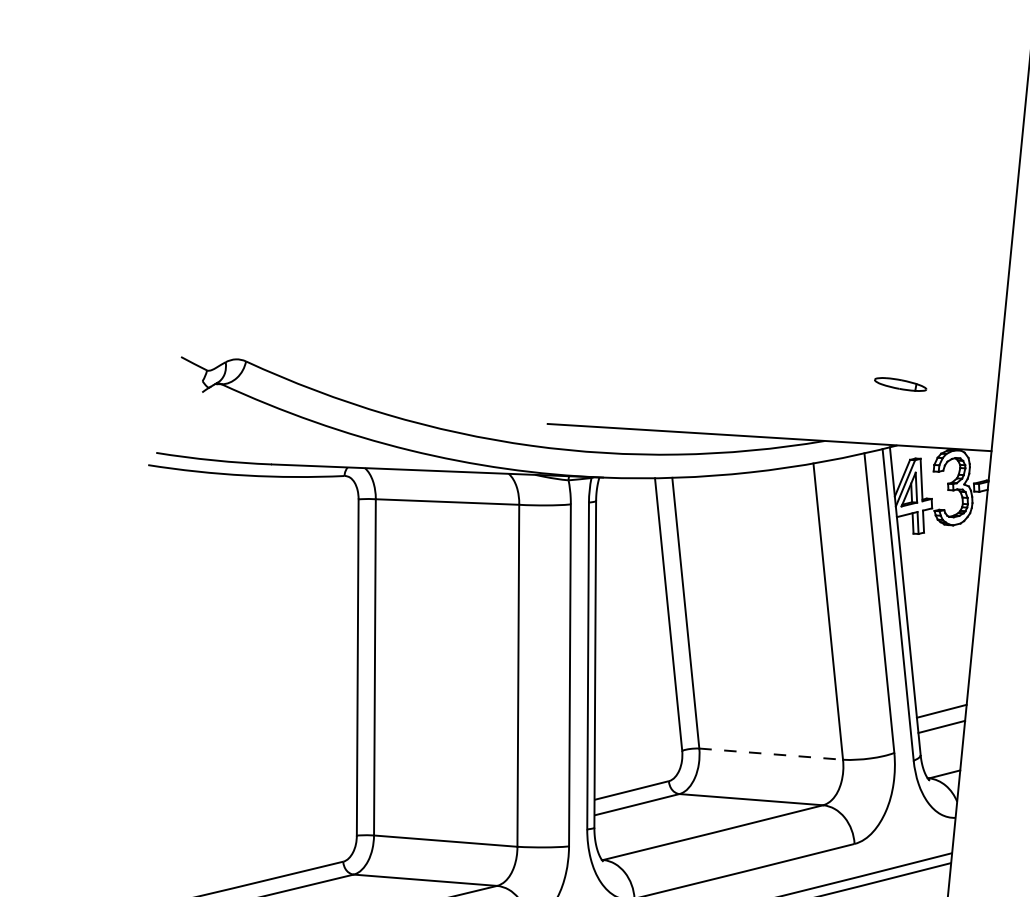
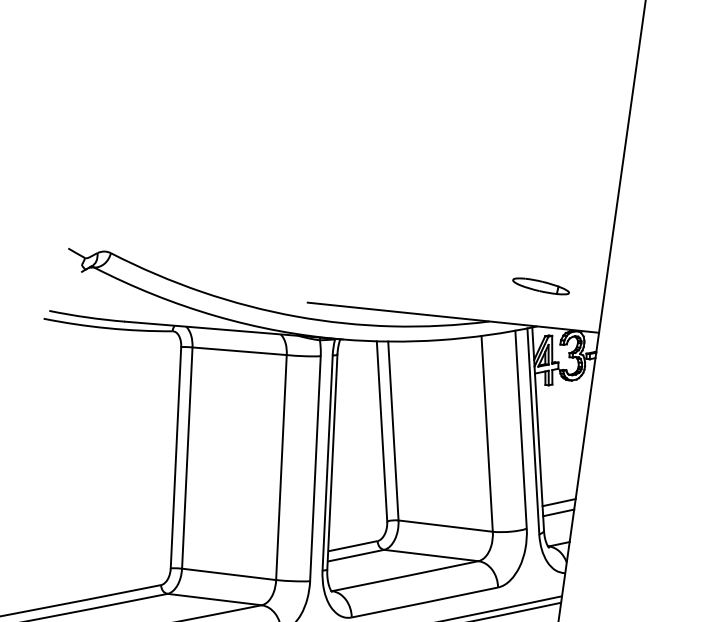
part: (899, 384) -> (540, 286), size x1.67
line: (772, 754) -> (446, 526), dashed -> solid

